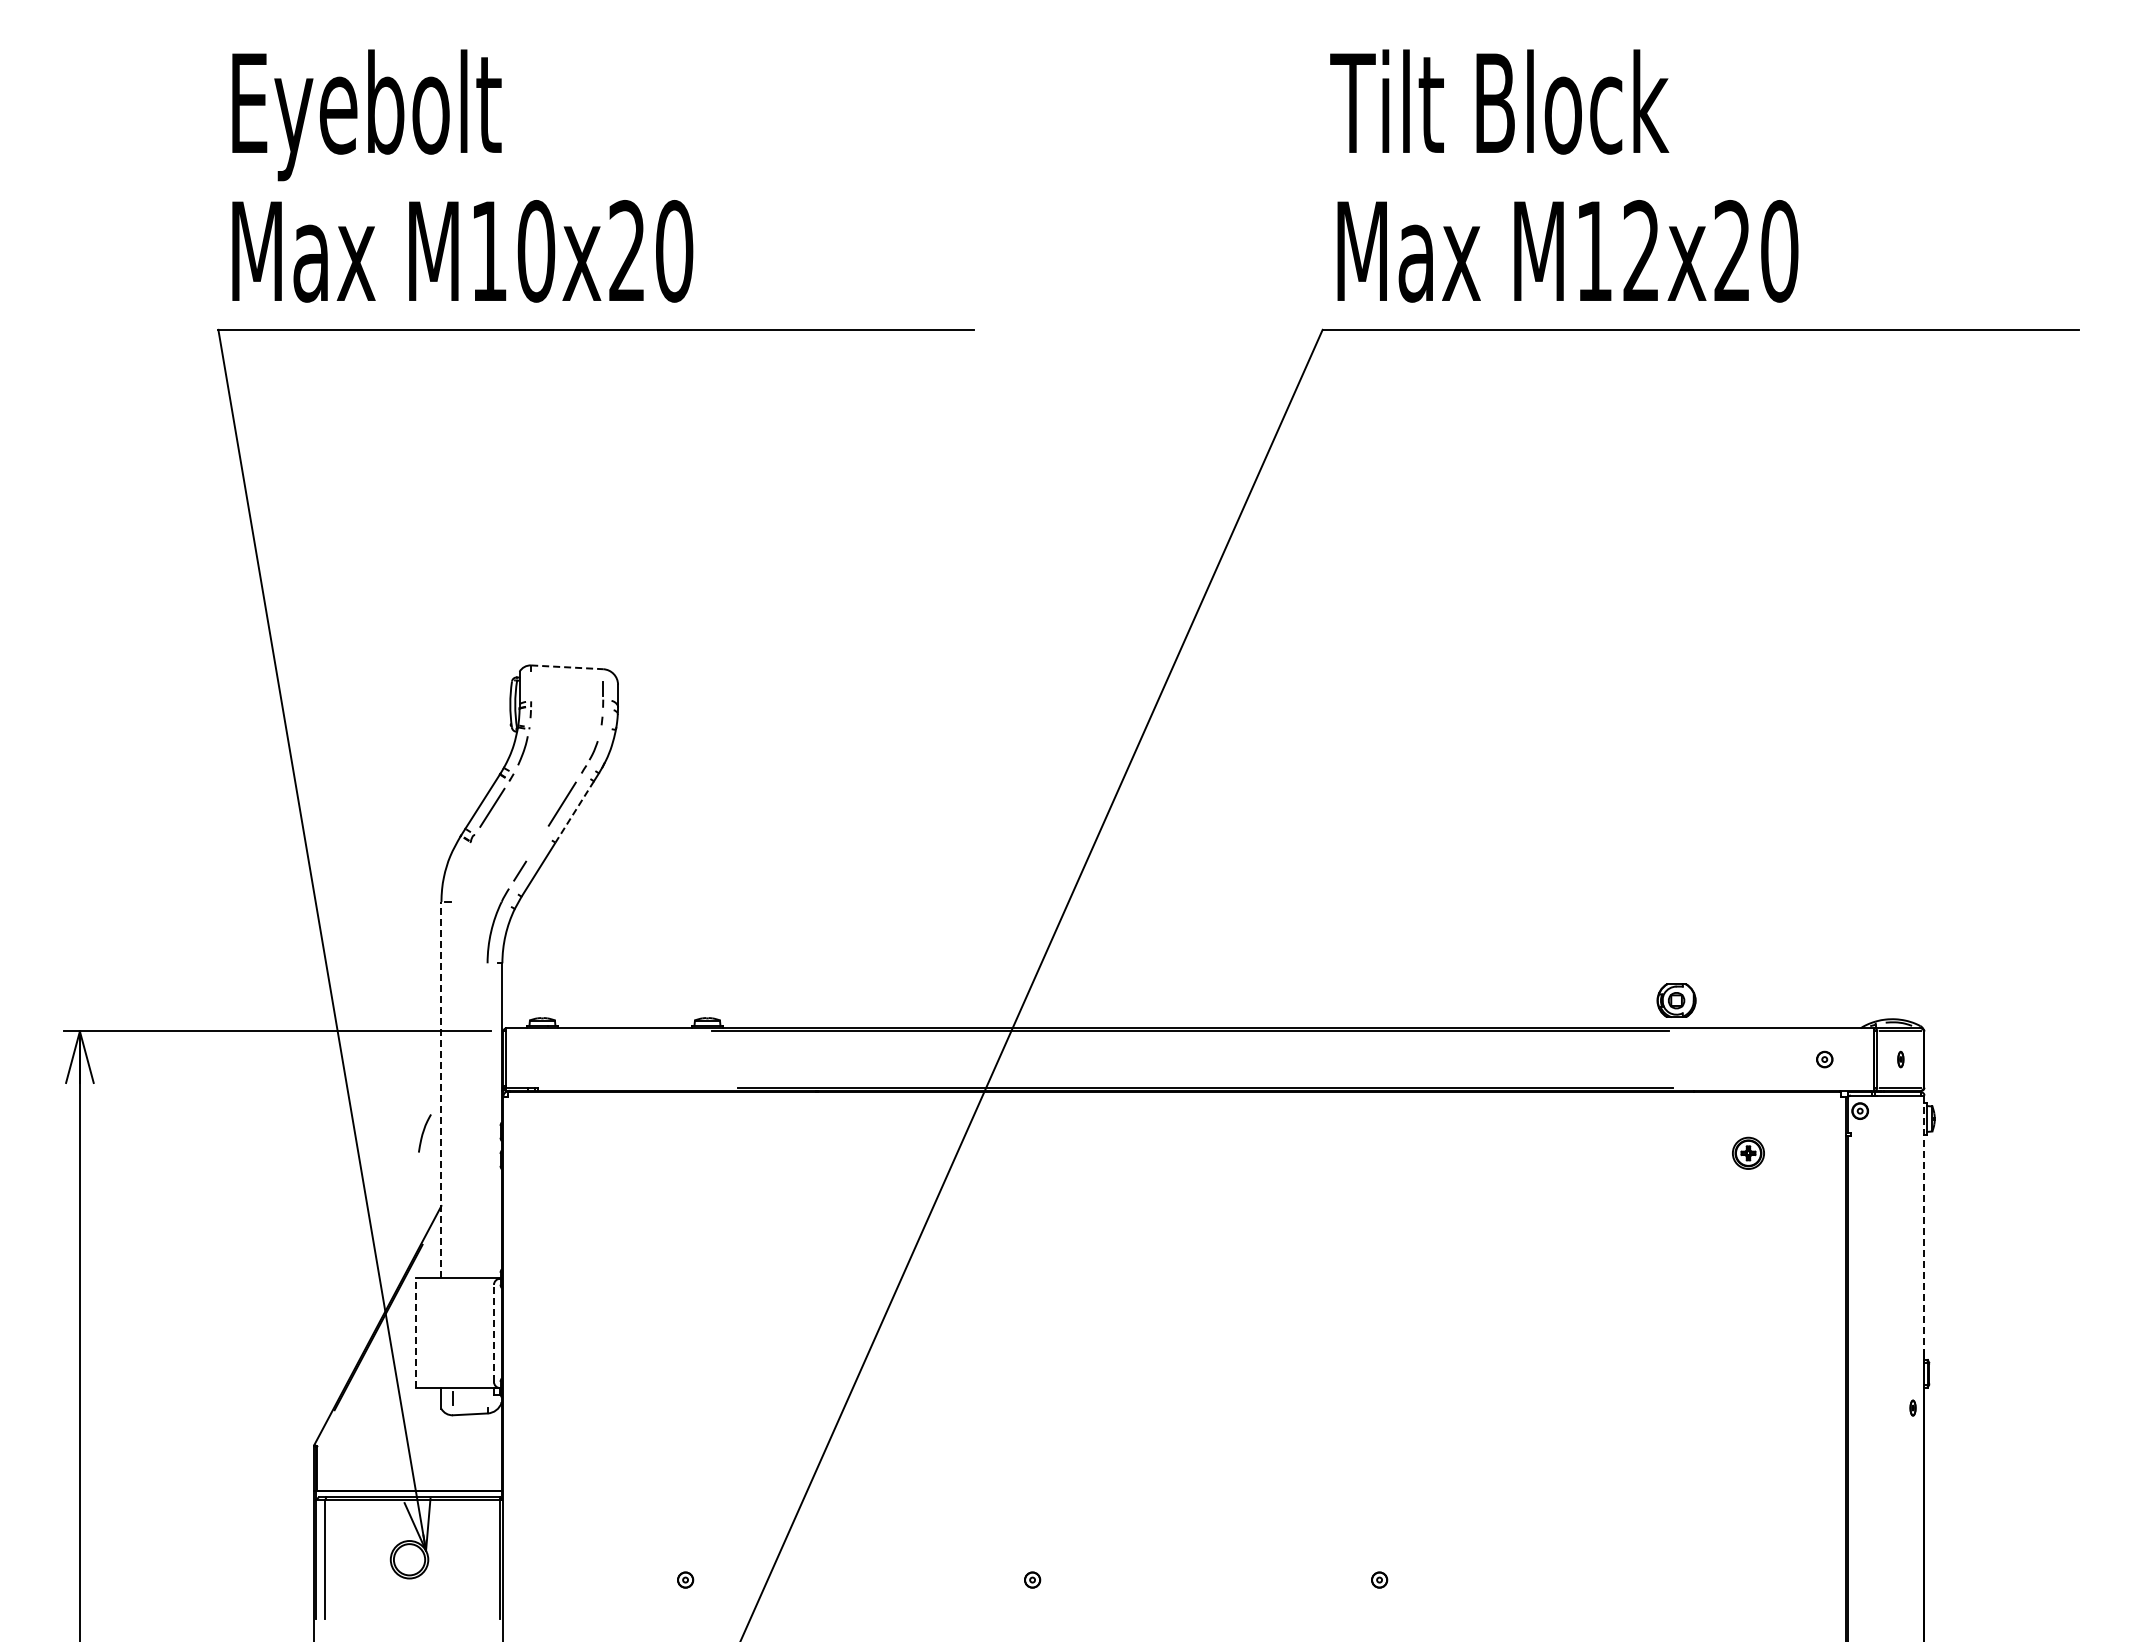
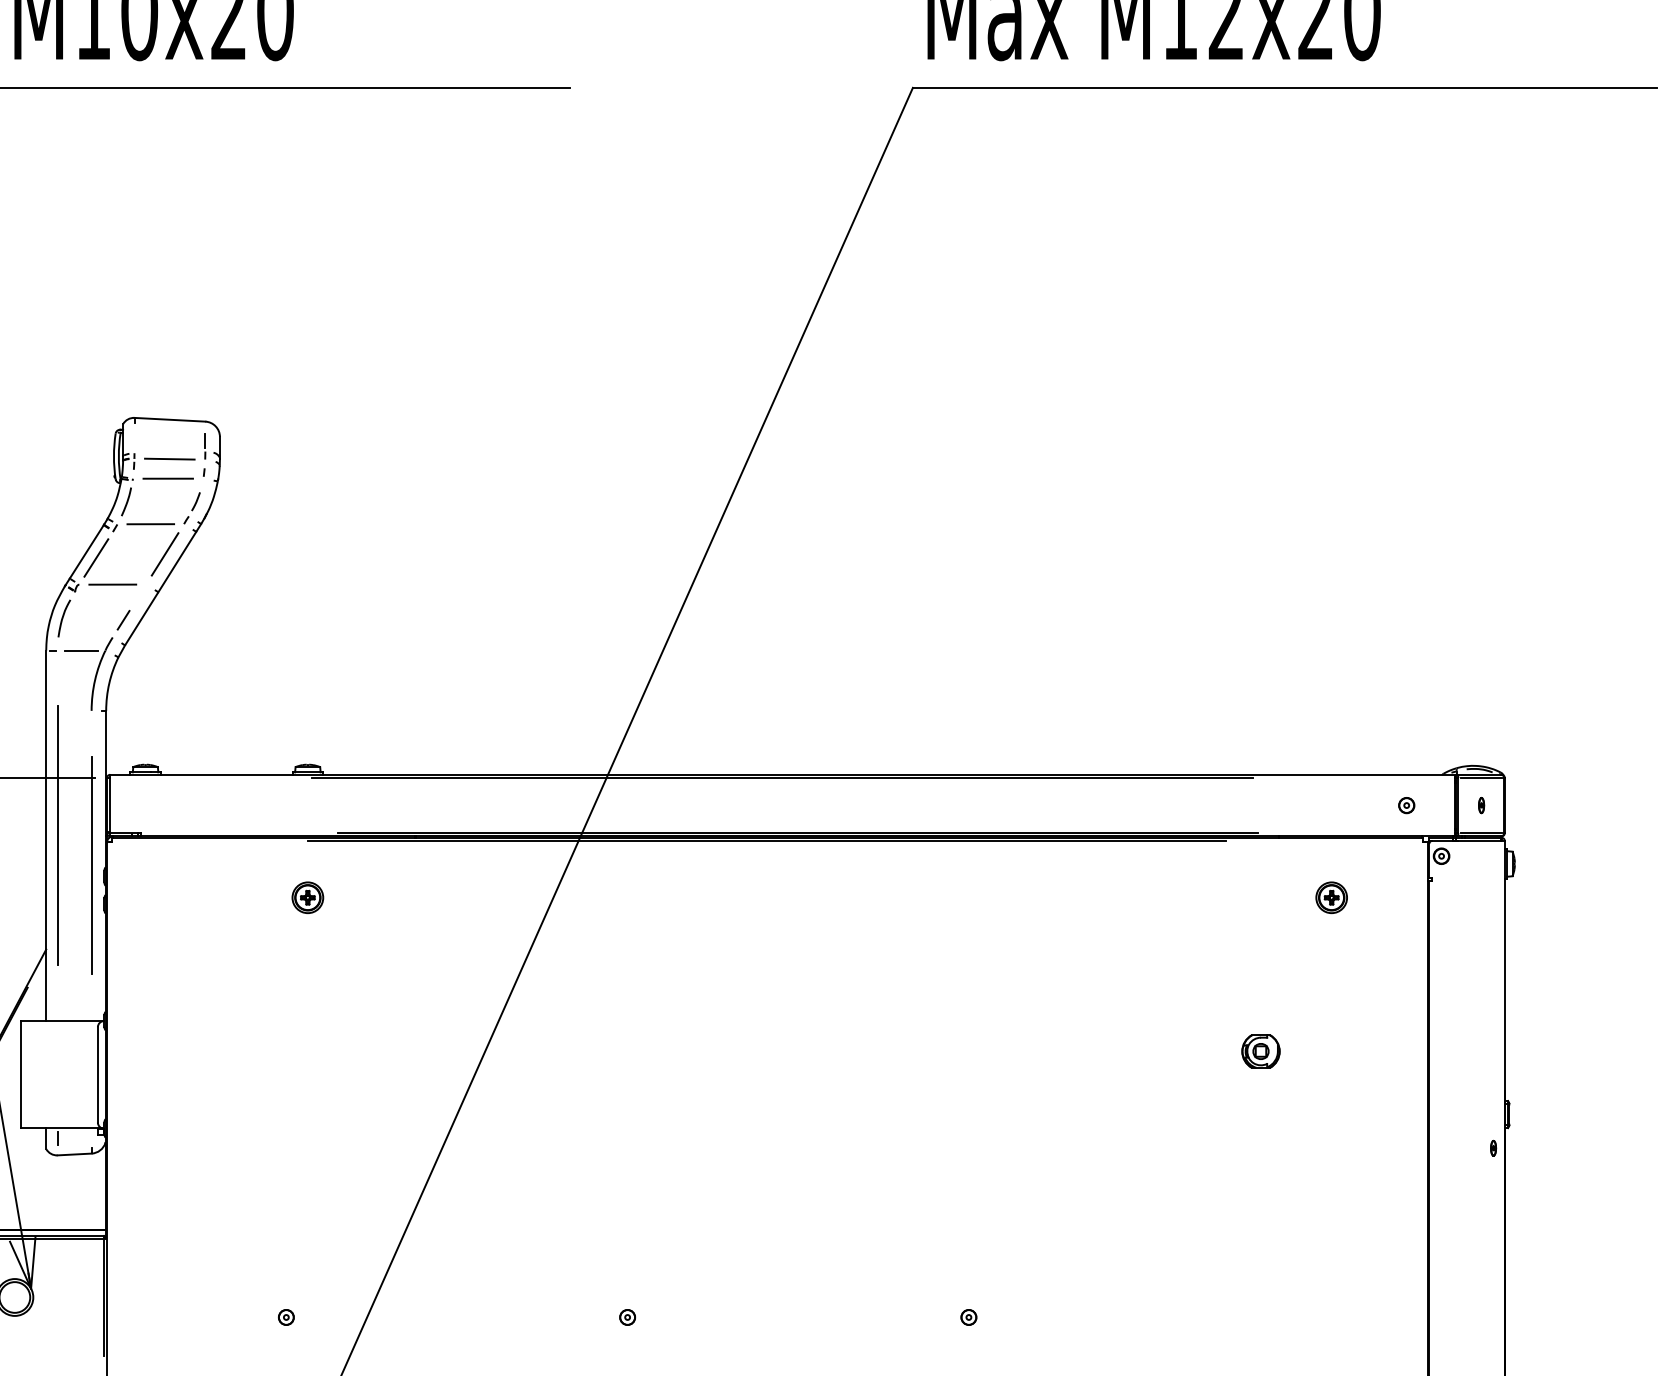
line: (567, 667) -> (170, 419), dashed -> solid
line: (566, 706) -> (169, 458), added
line: (565, 727) -> (168, 478), added
line: (547, 773) -> (150, 524), added
line: (574, 812) -> (177, 562), dashed -> solid
line: (508, 834) -> (112, 584), added
line: (477, 902) -> (81, 651), added
part: (1676, 1000) -> (1260, 1051), moved
line: (441, 1089) -> (46, 834), dashed -> solid
line: (453, 1089) -> (58, 834), added
line: (1174, 1095) -> (767, 840), added
line: (487, 1120) -> (91, 865), added
curve: (424, 1132) -> (64, 617), moved
part: (707, 1152) -> (307, 896), added
line: (1924, 1223) -> (1504, 966), dashed -> solid
line: (493, 1332) -> (97, 1073), dashed -> solid
line: (415, 1333) -> (20, 1074), dashed -> solid

